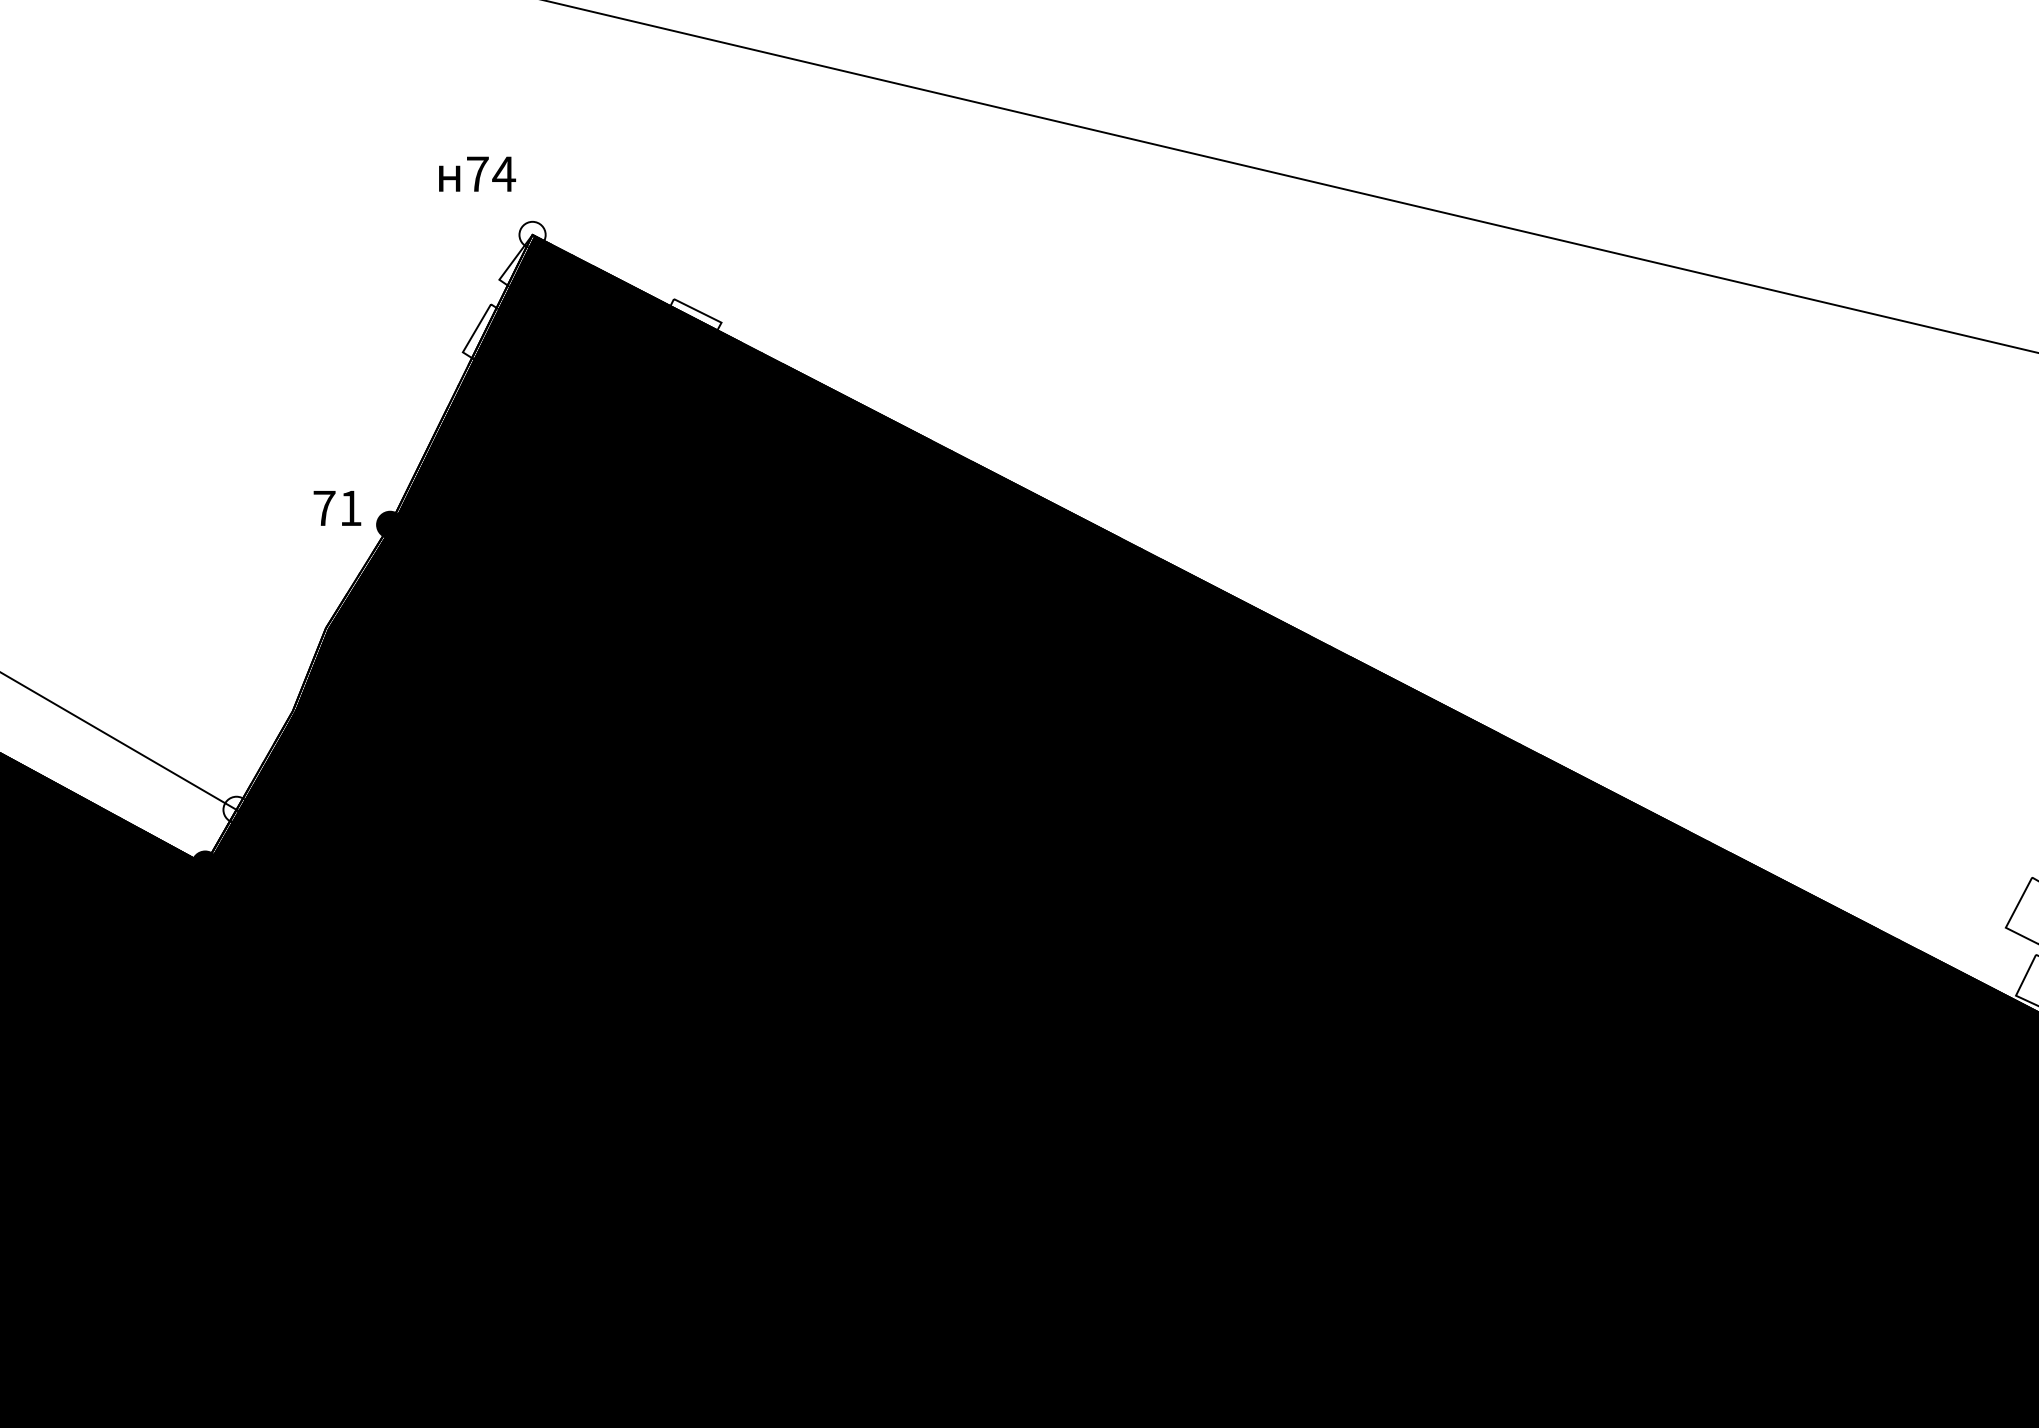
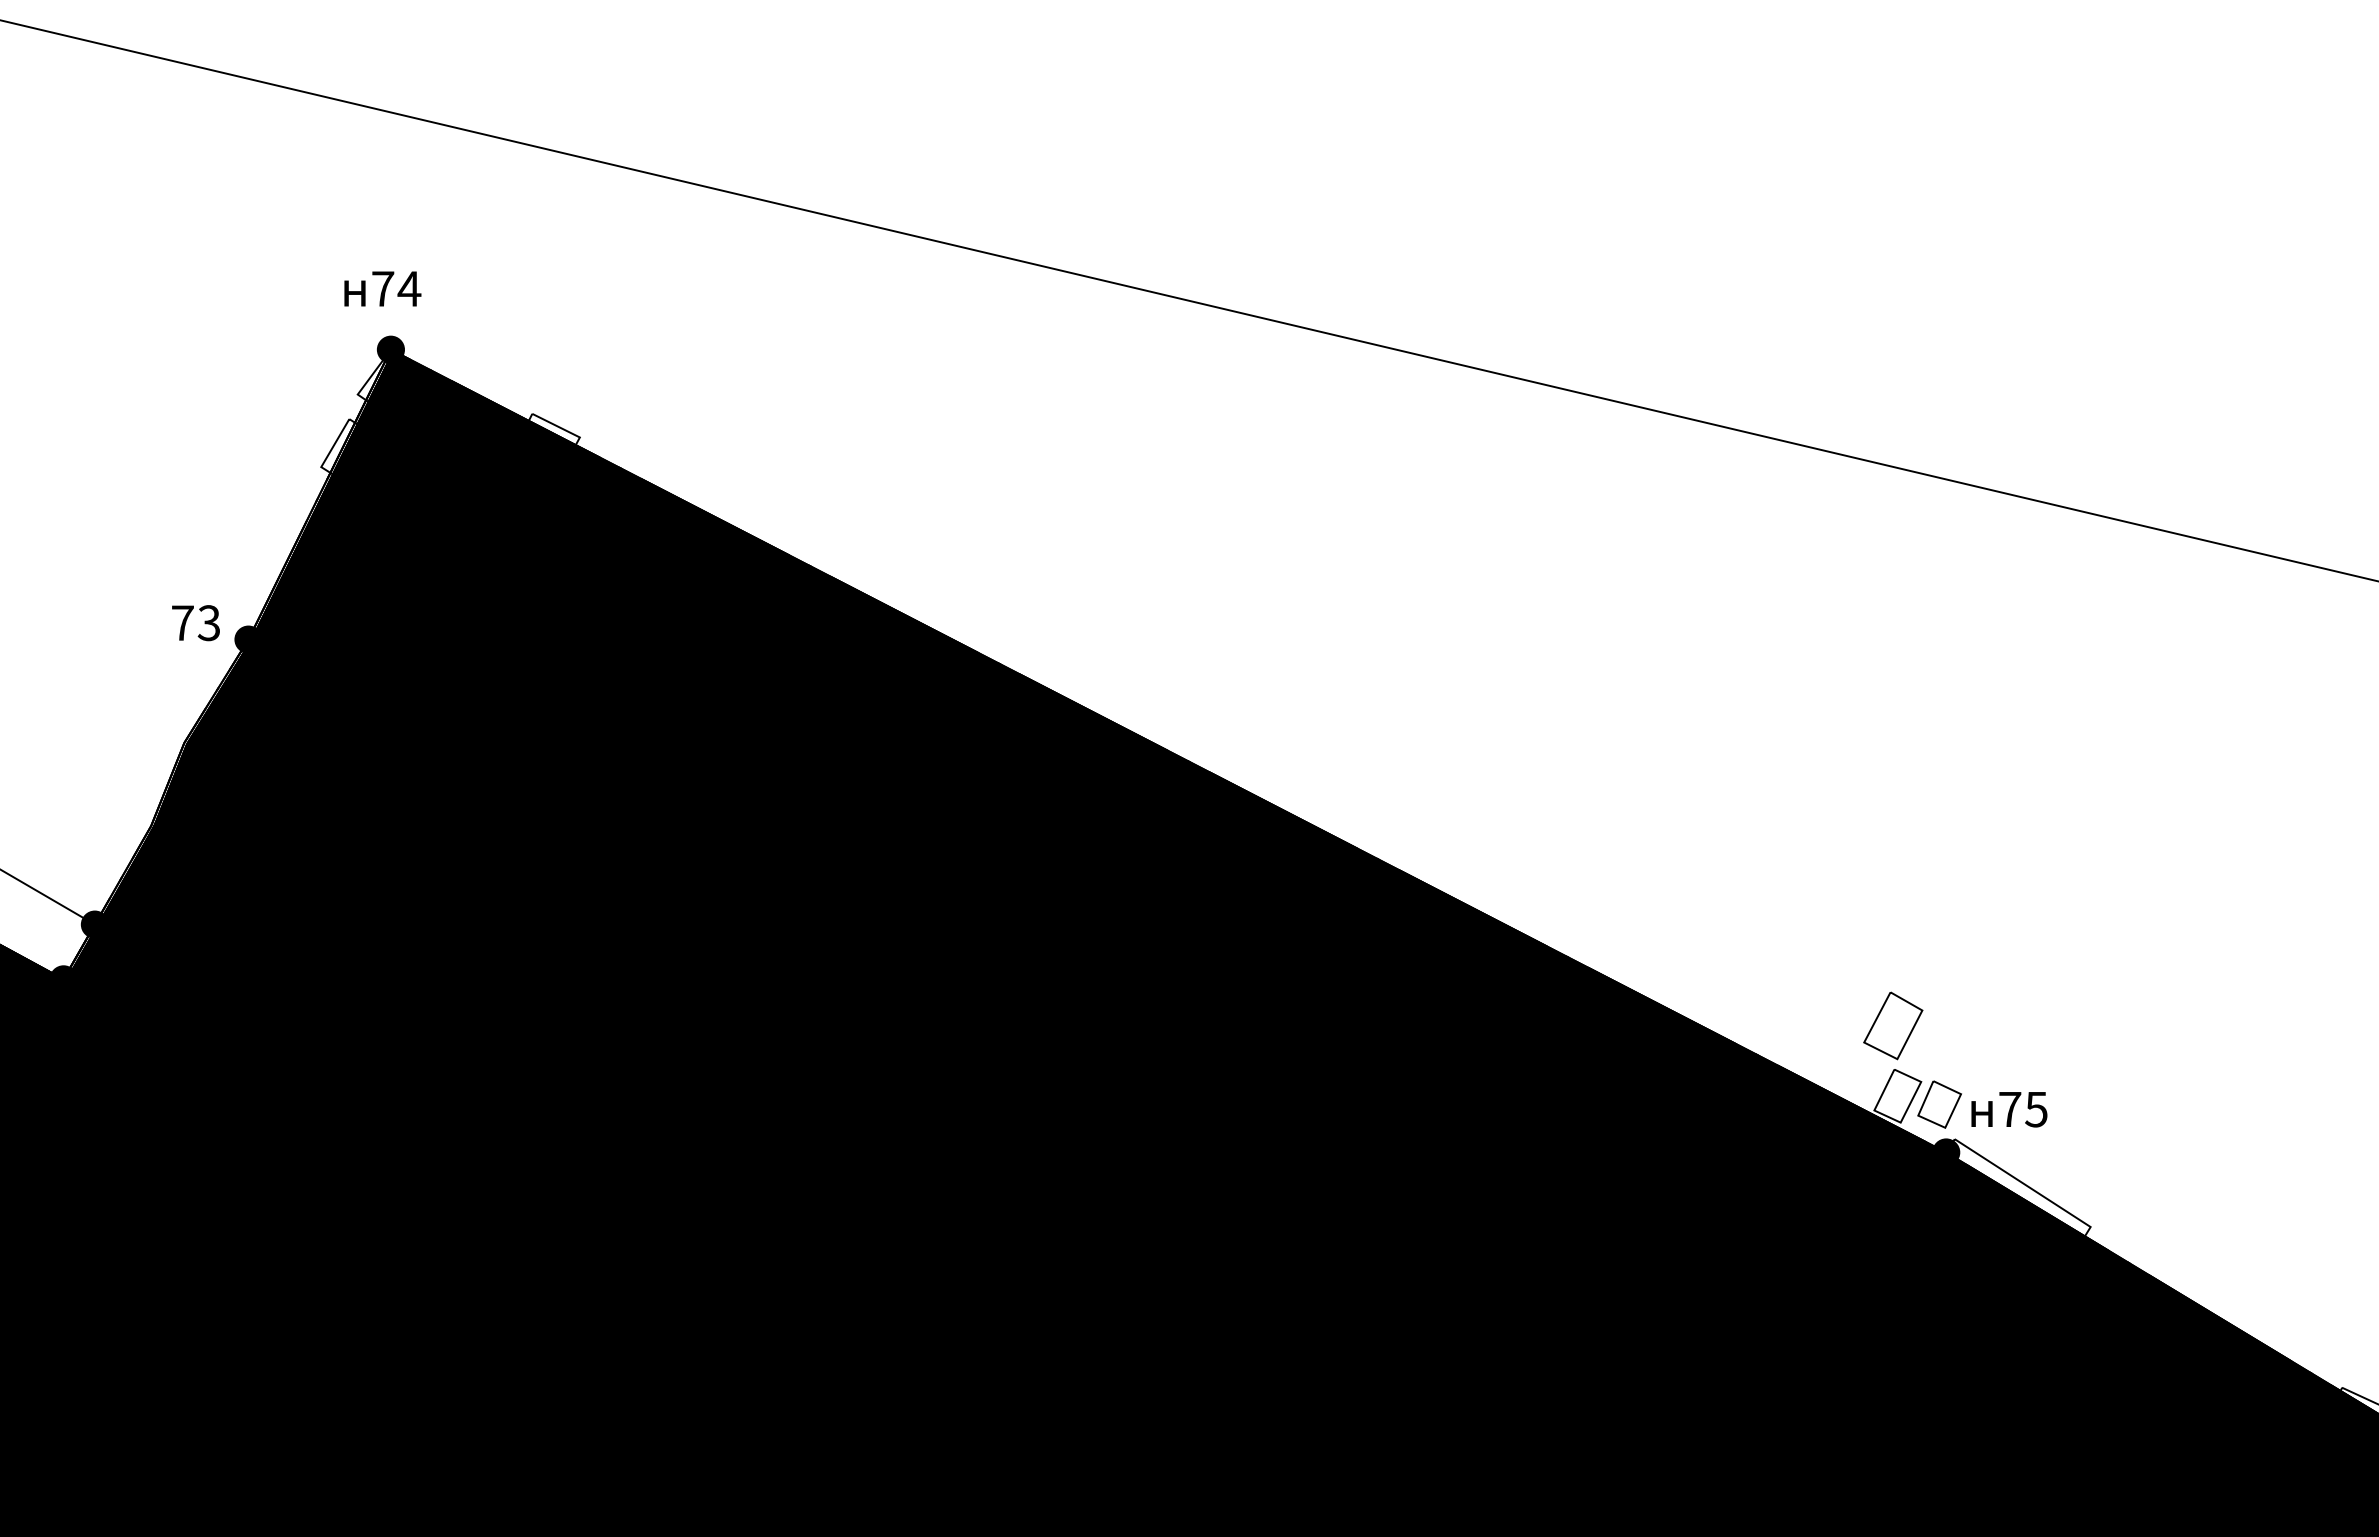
text: (477, 173) -> (382, 288), moved
fill: (532, 234) -> (390, 349), added
text: (350, 508) -> (208, 623), 71 -> 73
fill: (236, 809) -> (94, 924), added

